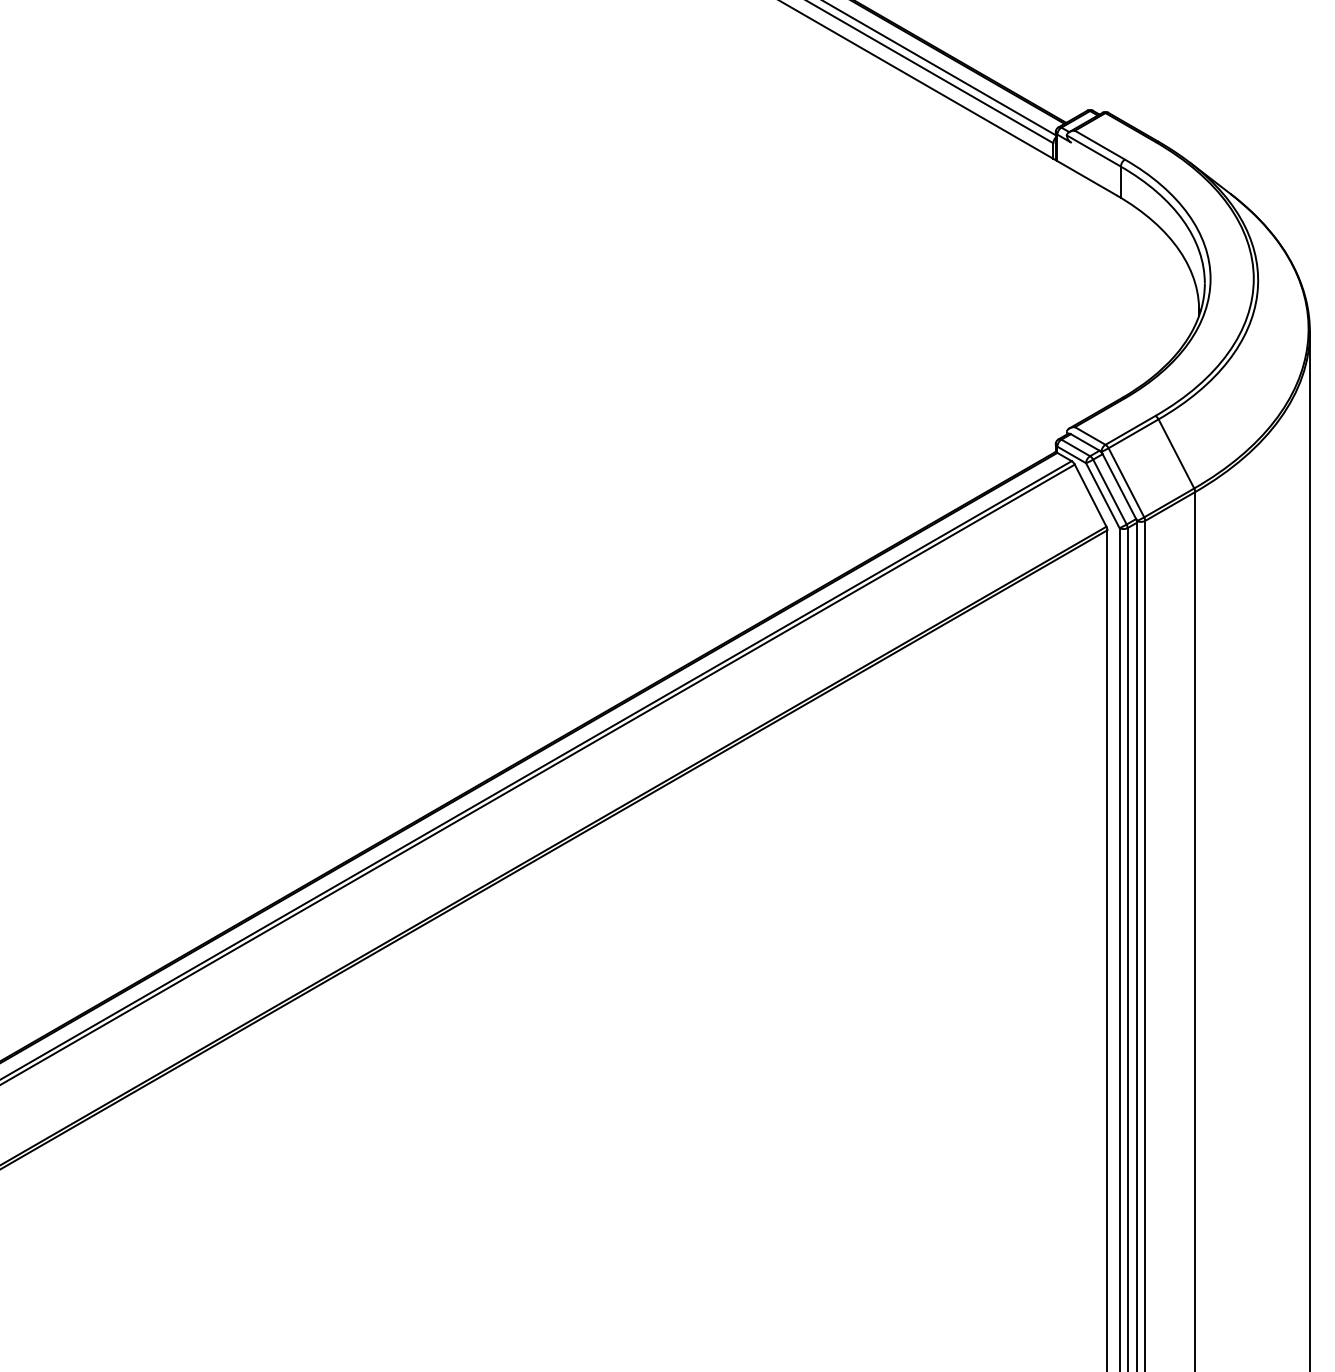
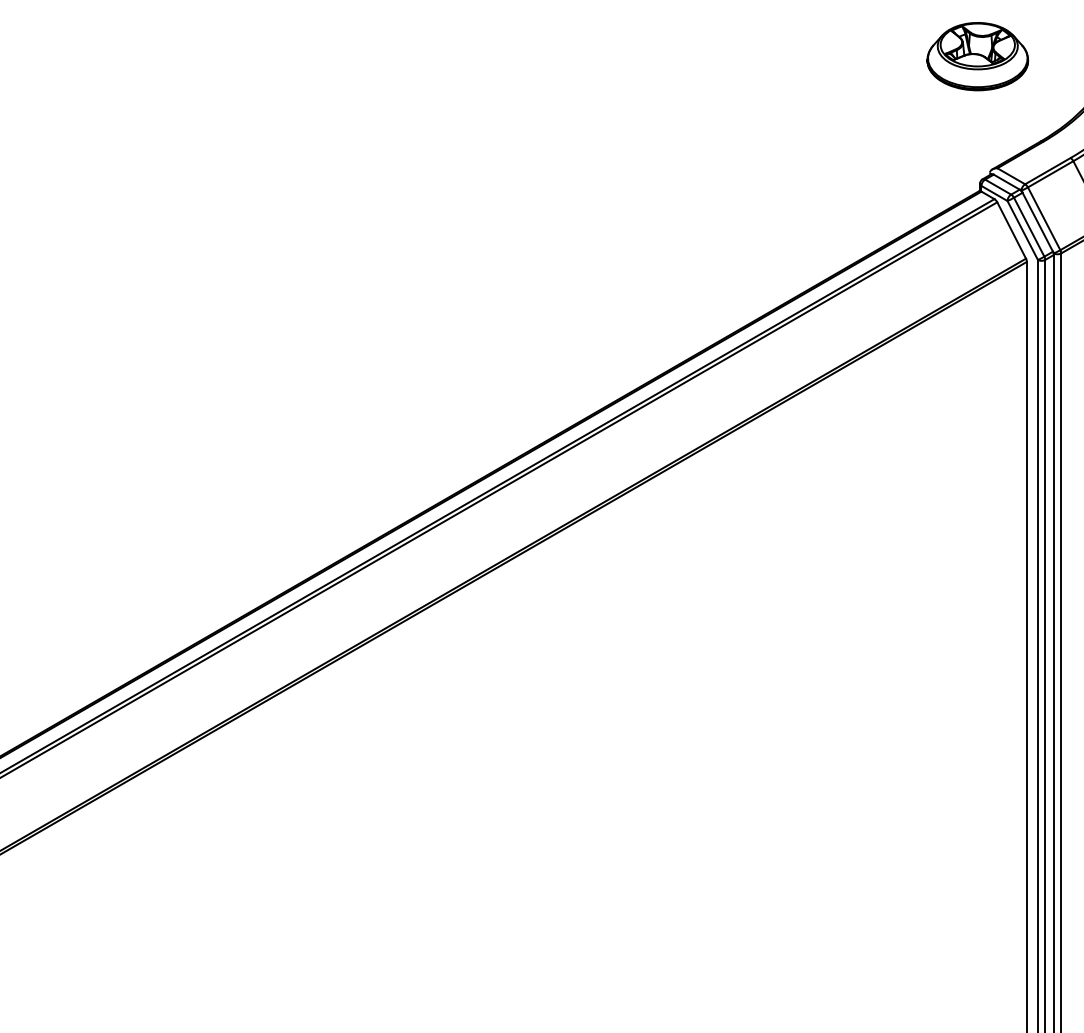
part: (1053, 304) -> (977, 56), added

